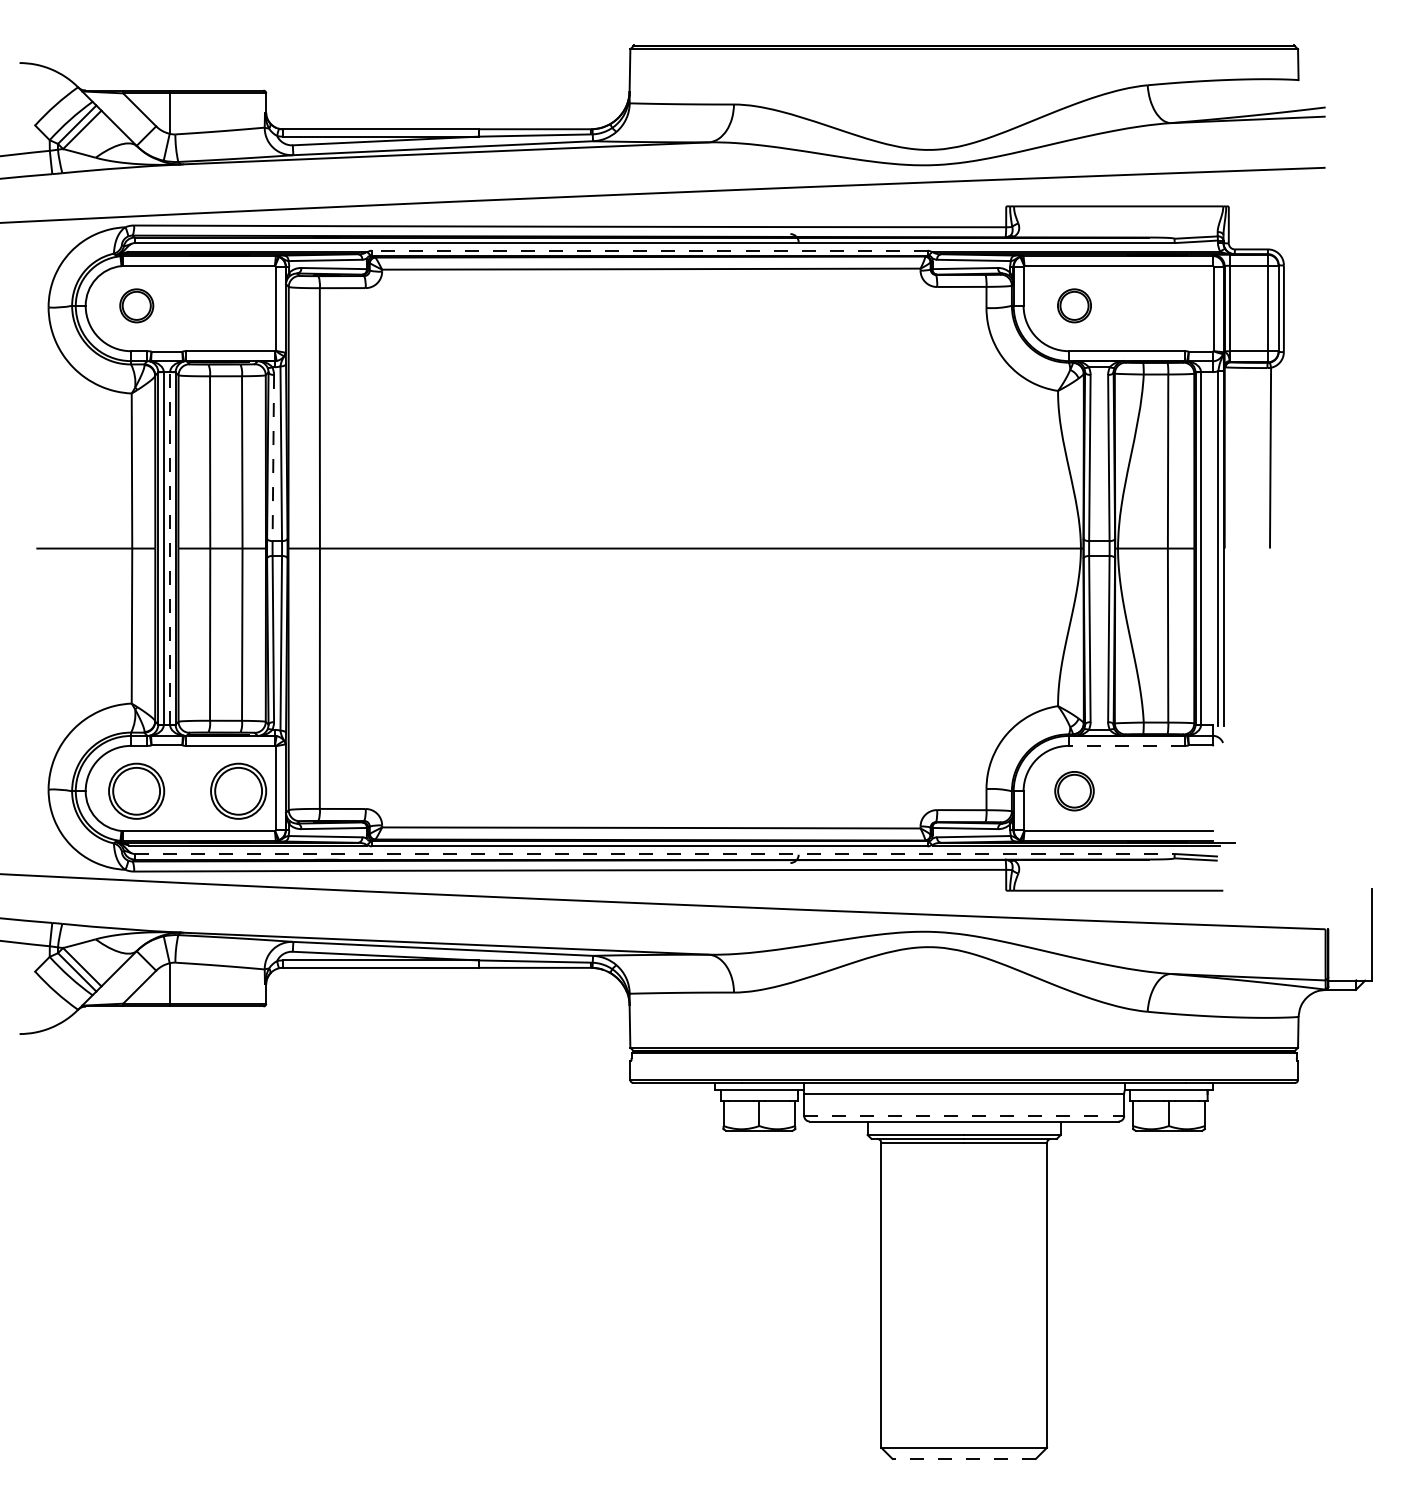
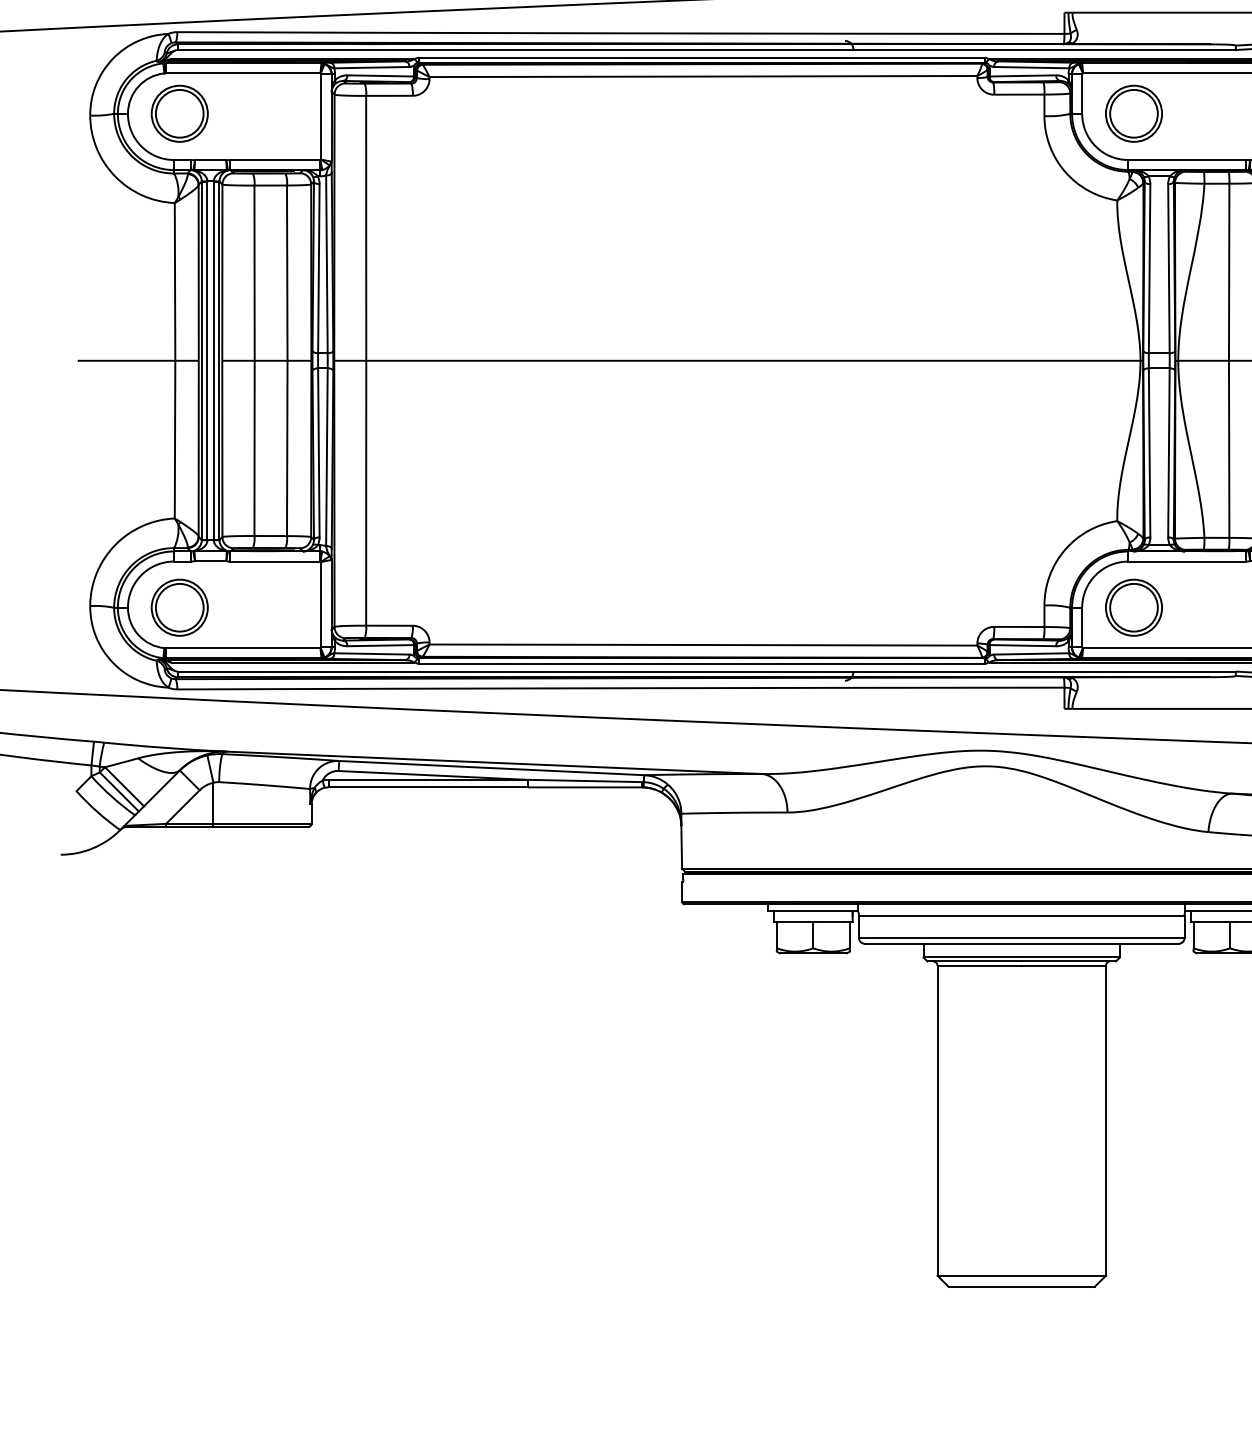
line: (649, 250) -> (701, 57), dashed -> solid
part: (136, 305) -> (179, 113), size x1.67
part: (1074, 305) -> (1133, 113), size x1.67
line: (273, 458) -> (319, 269), dashed -> solid
line: (170, 548) -> (214, 360), dashed -> solid
line: (1126, 745) -> (1186, 561), dashed -> solid
part: (238, 790) -> (283, 606), removed
part: (1074, 790) -> (1133, 606), size x1.43
line: (655, 854) -> (707, 672), dashed -> solid
line: (964, 1115) -> (1022, 937), dashed -> solid
line: (964, 1458) -> (1022, 1286), dashed -> solid

